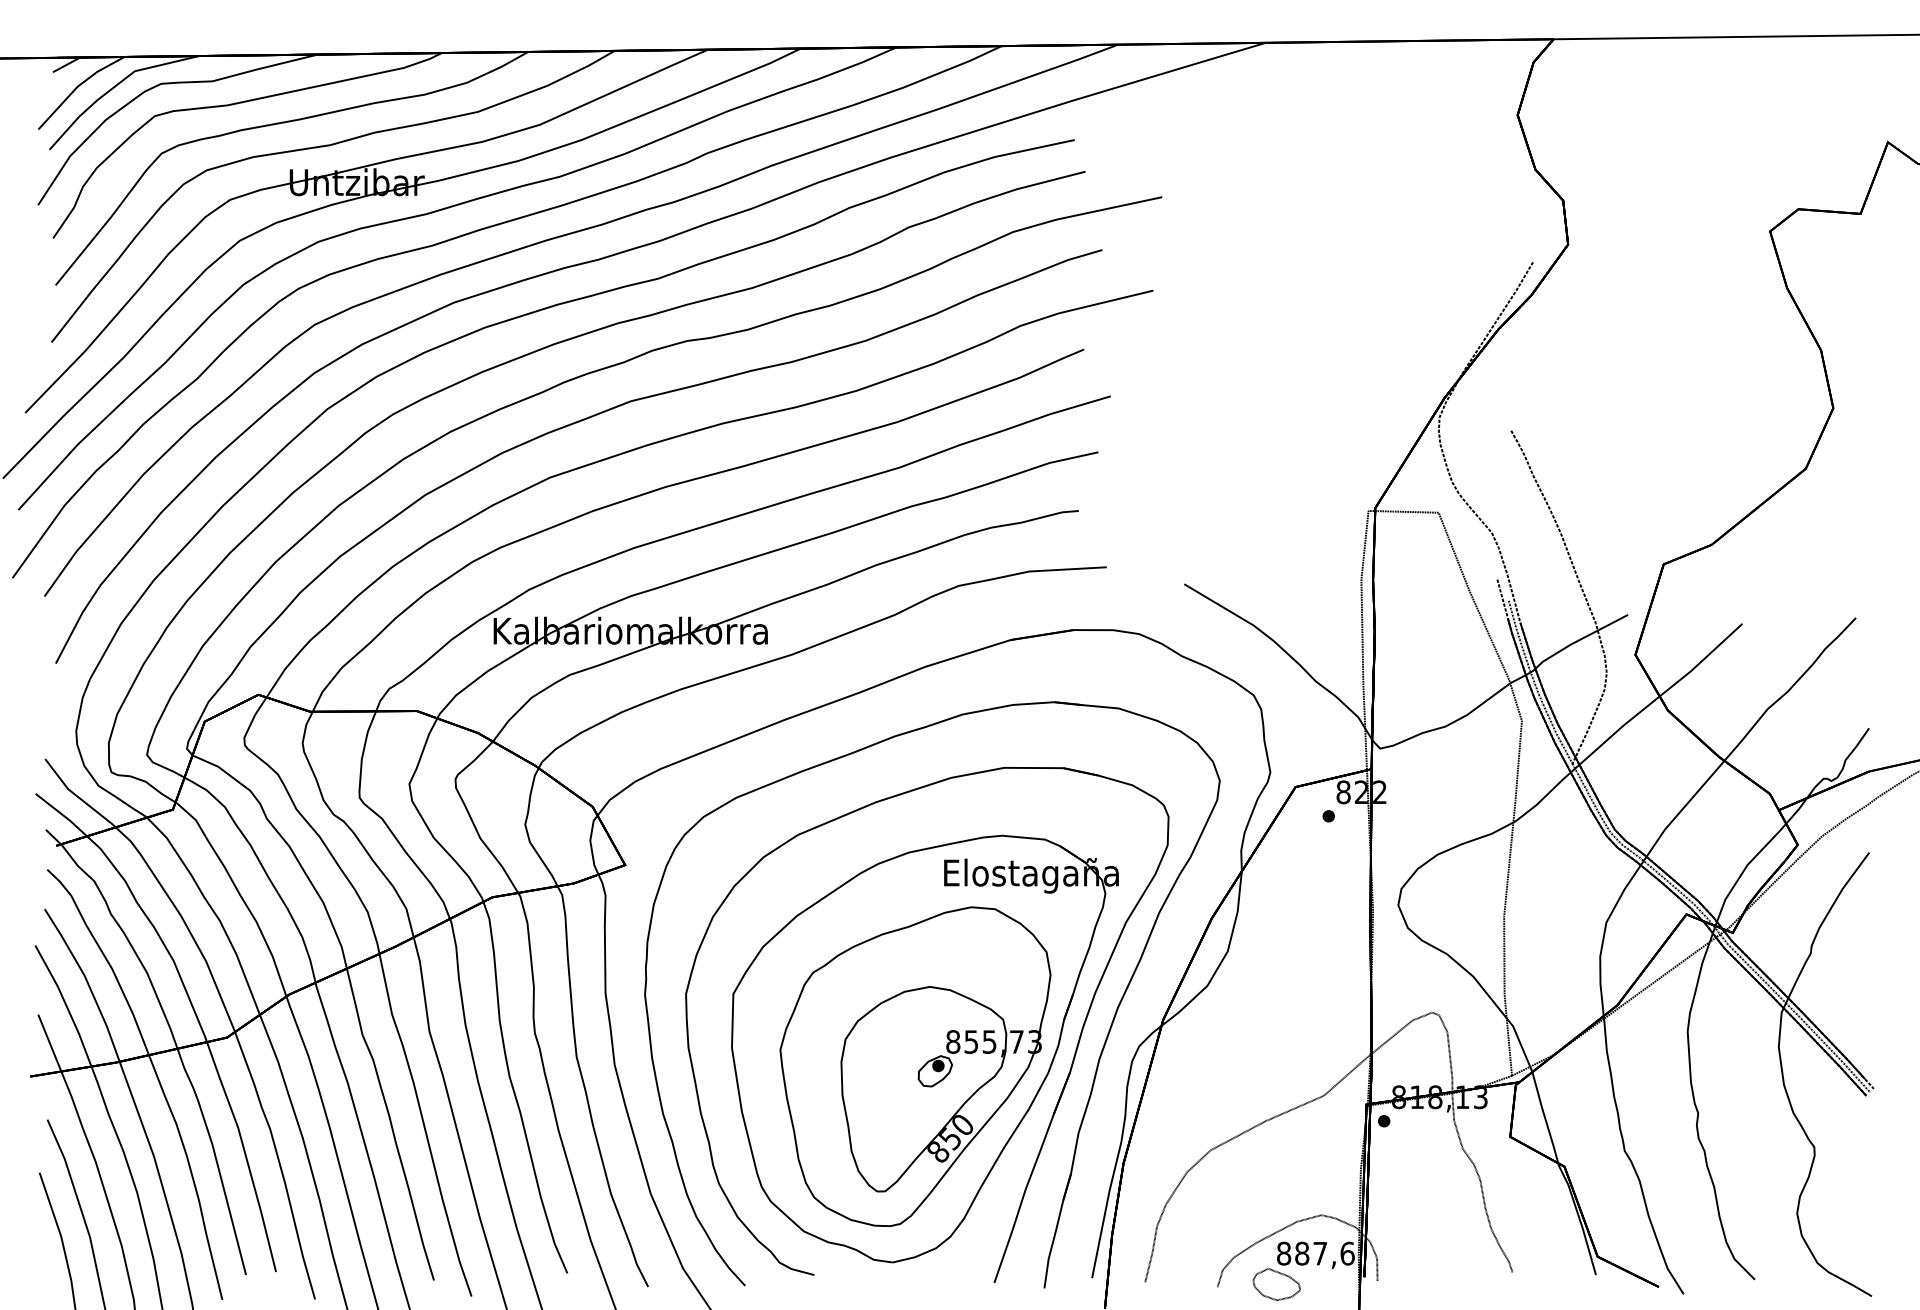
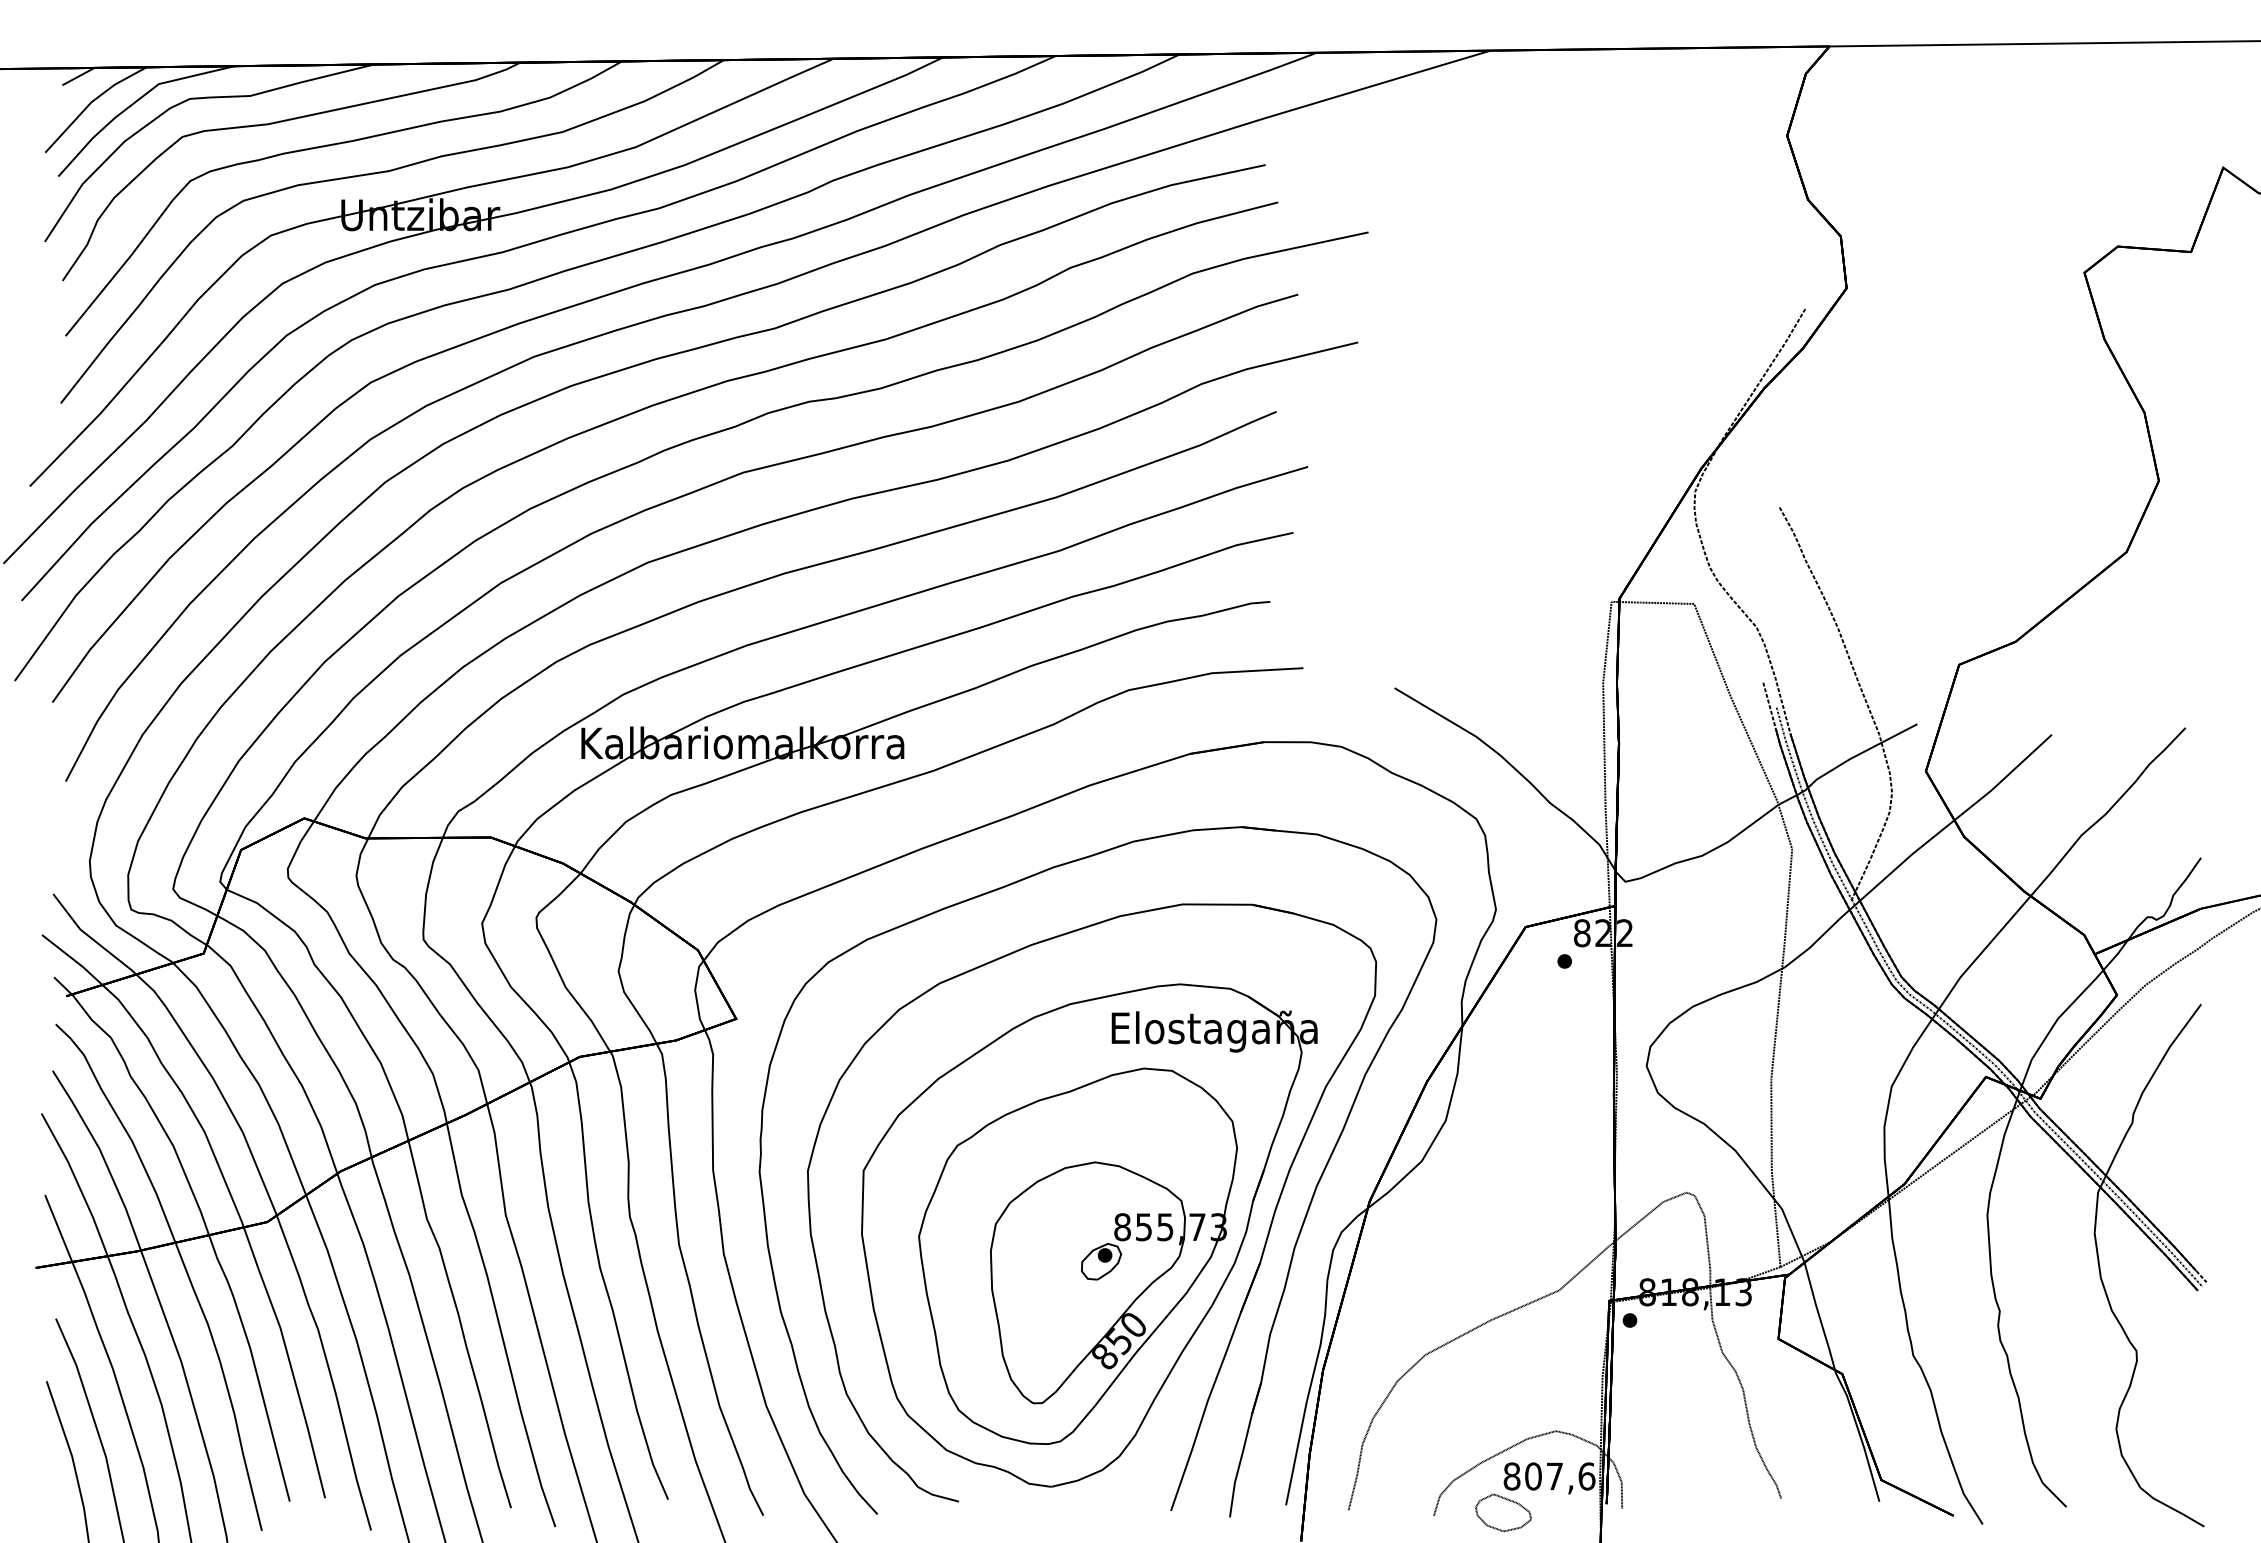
text: (1302, 1253) -> (1533, 1476), 887,6 -> 807,6

